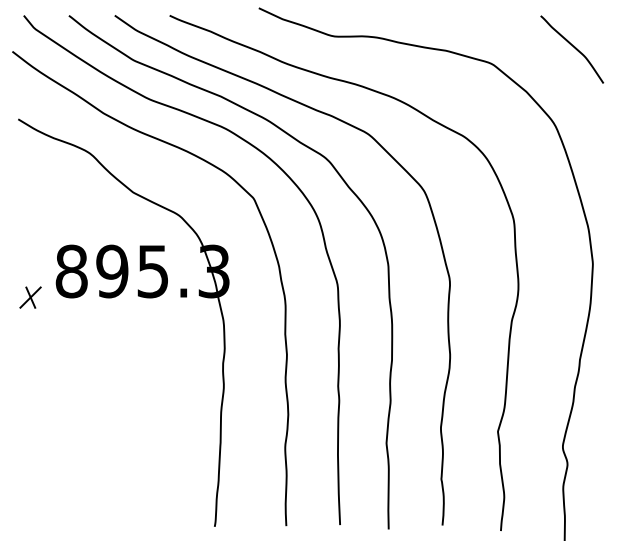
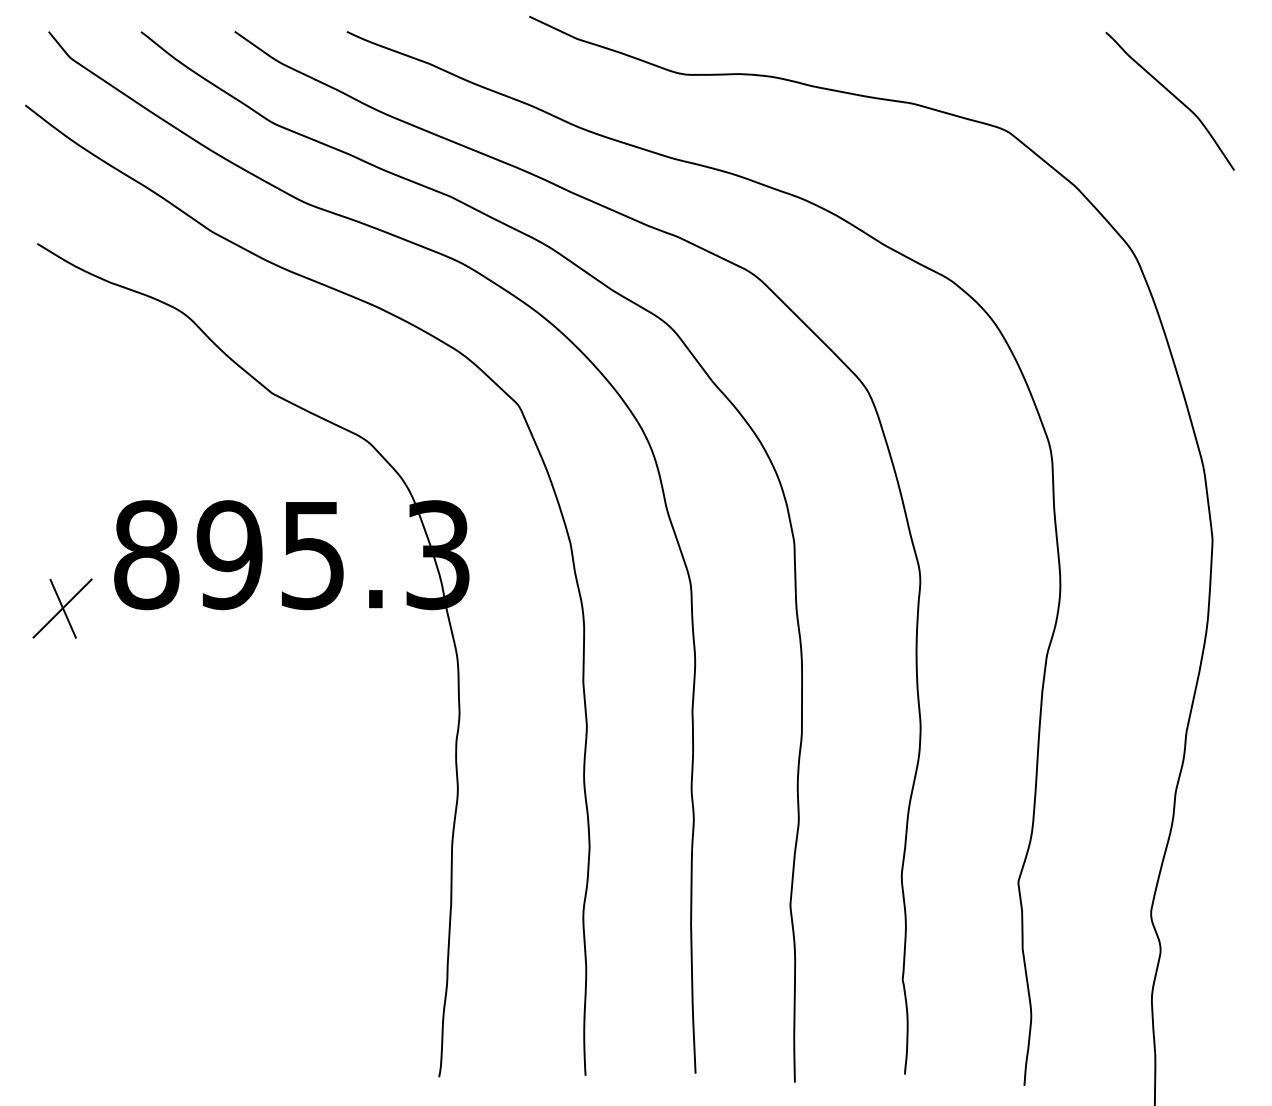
part: (30, 297) -> (62, 608), size x1.4

